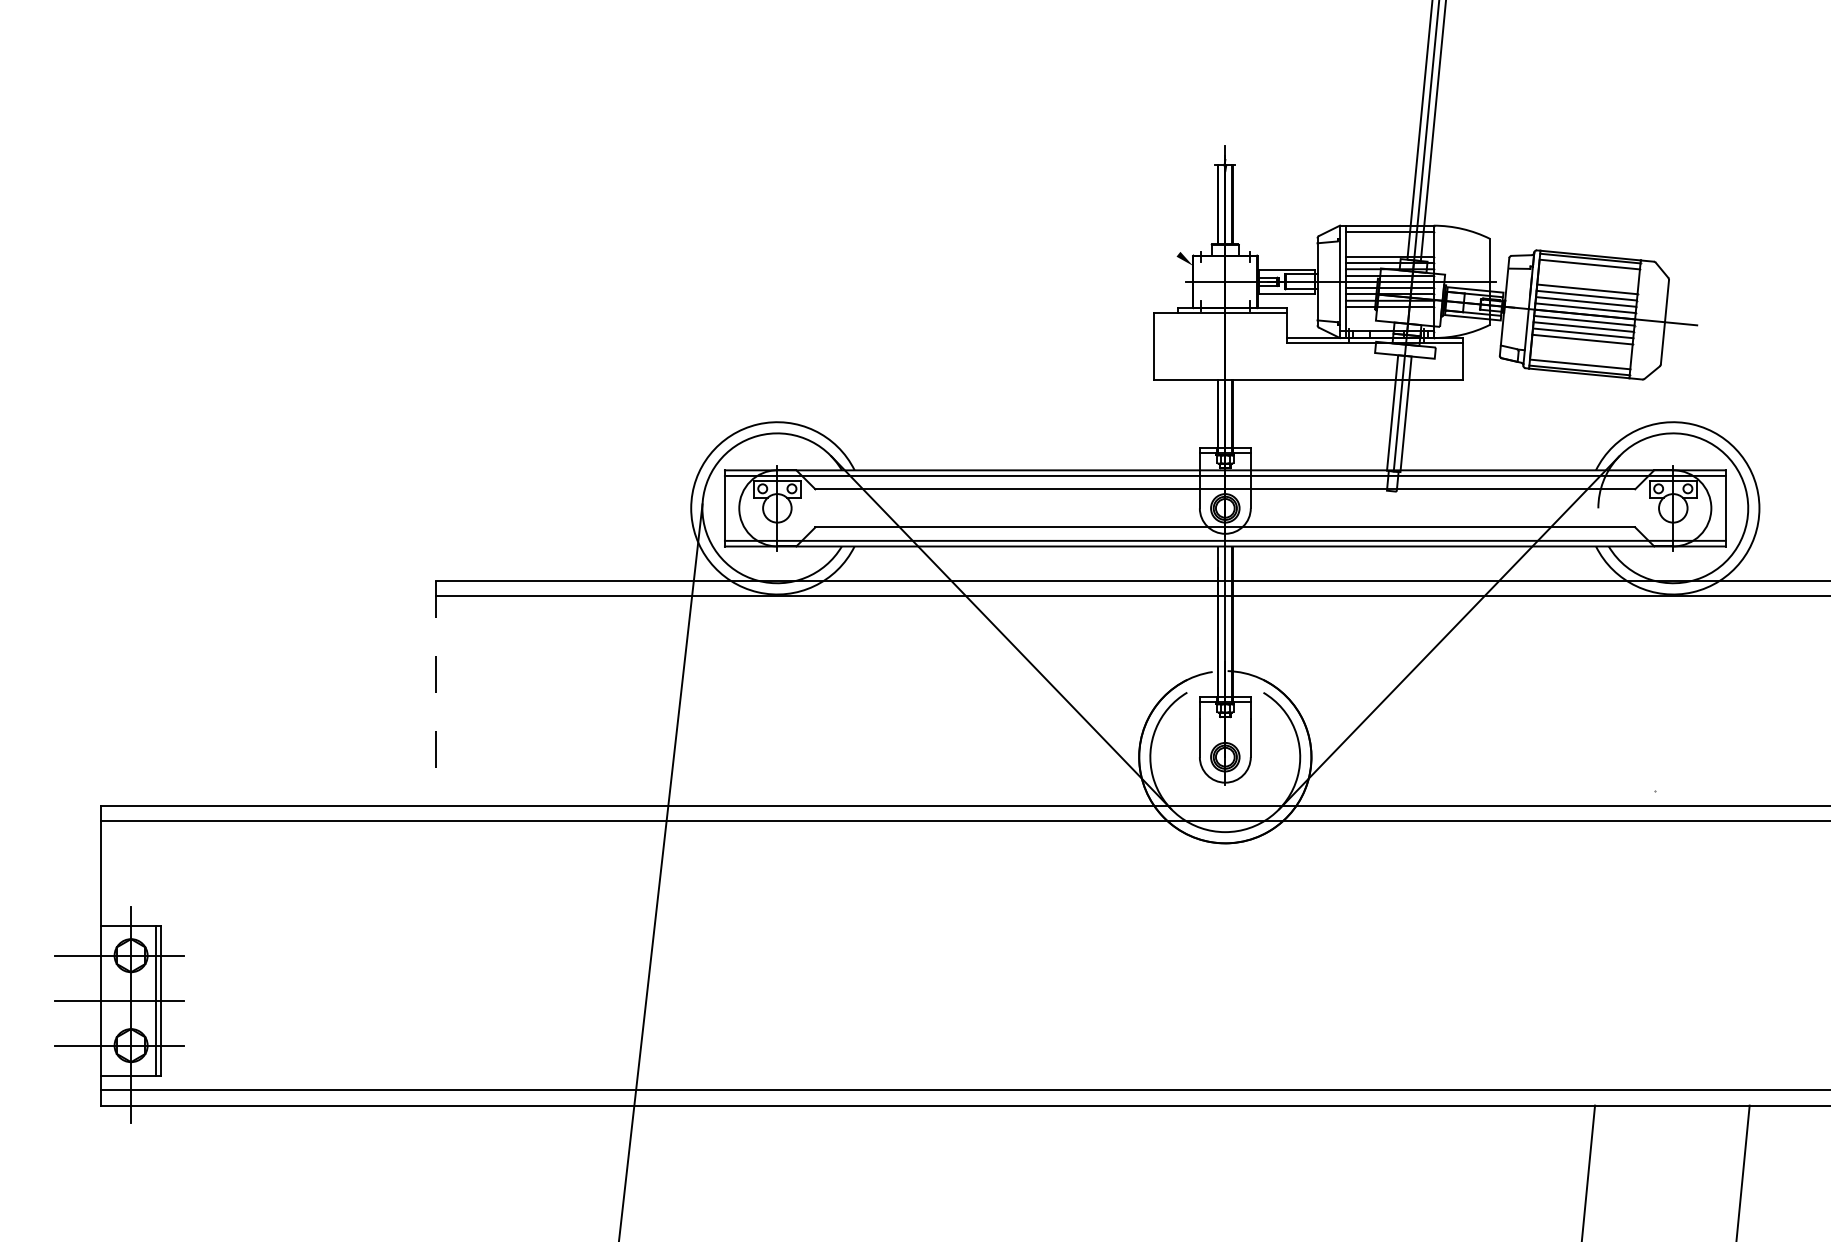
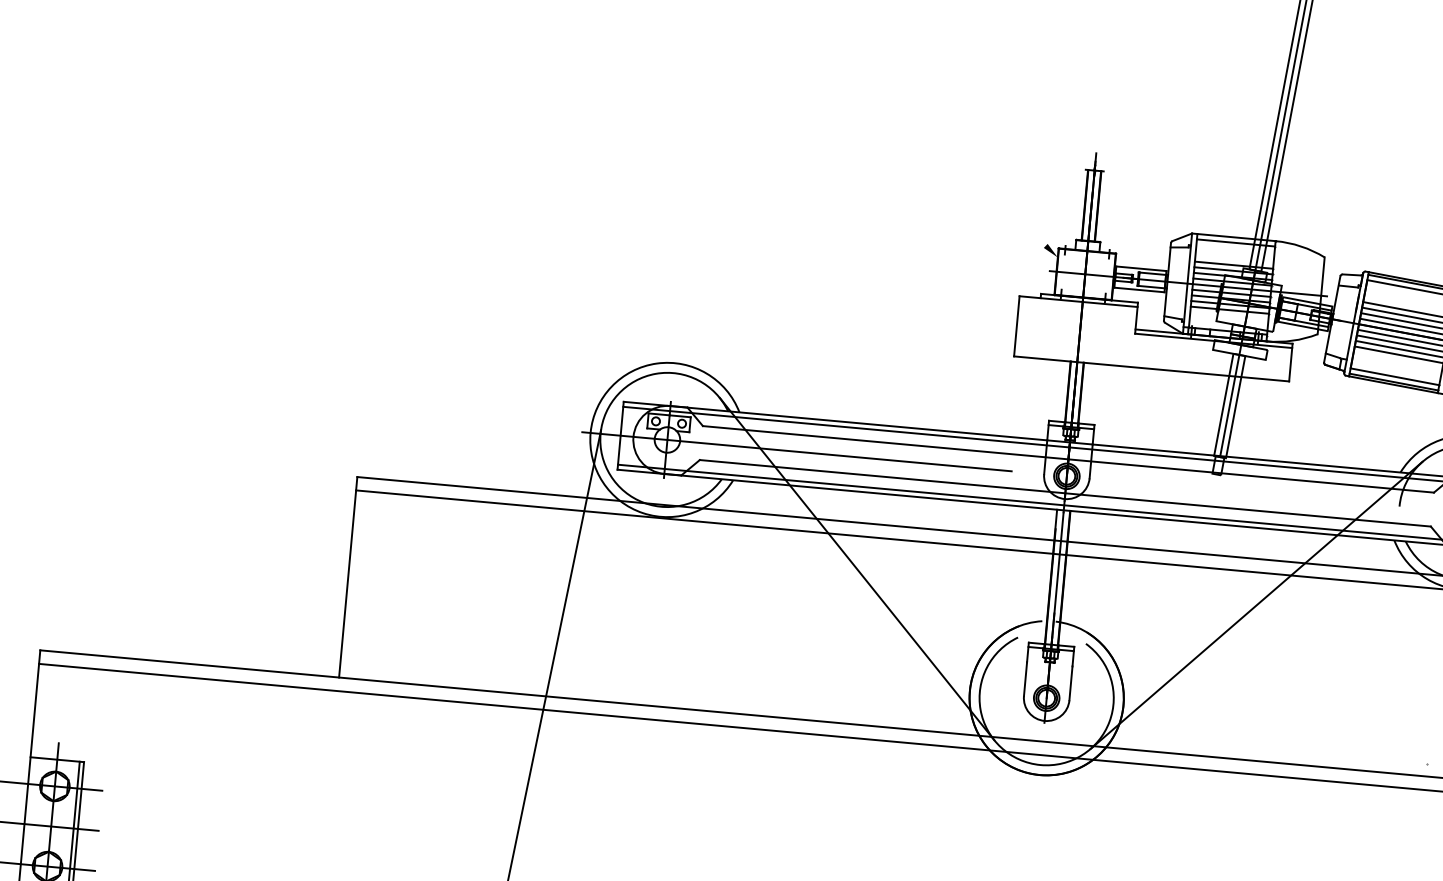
line: (922, 508) -> (796, 451), added
line: (436, 693) -> (348, 577), dashed -> solid

